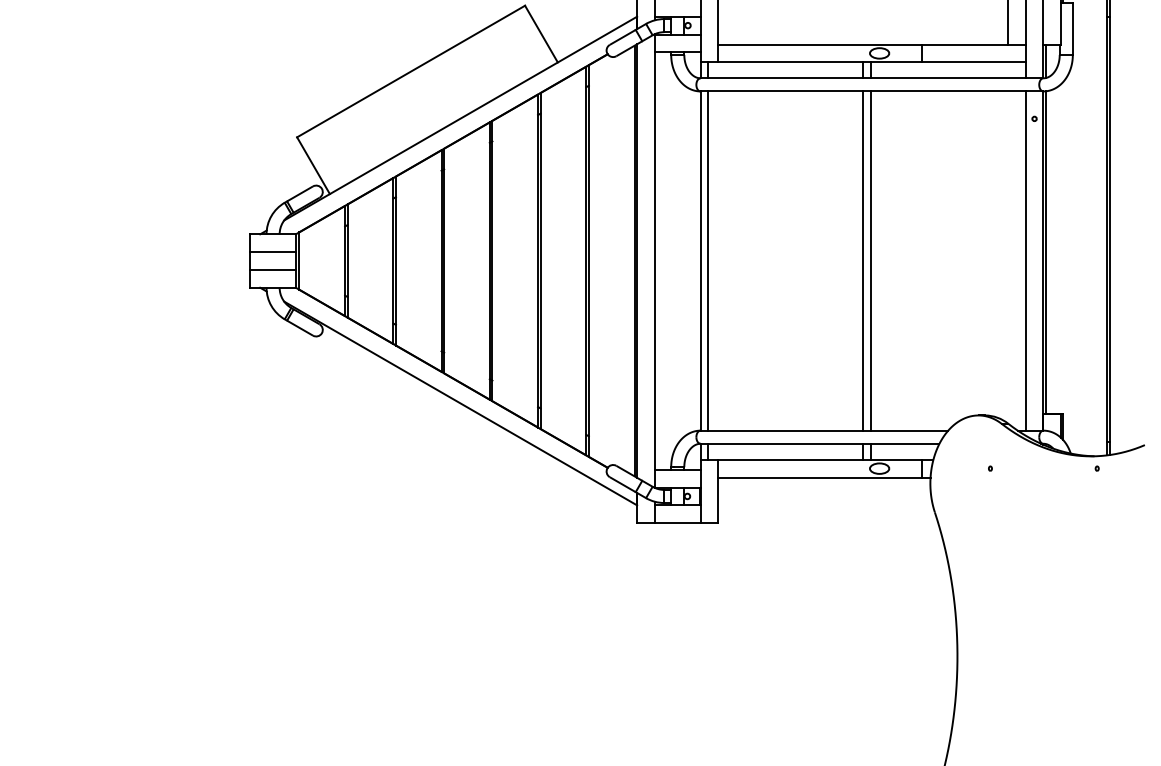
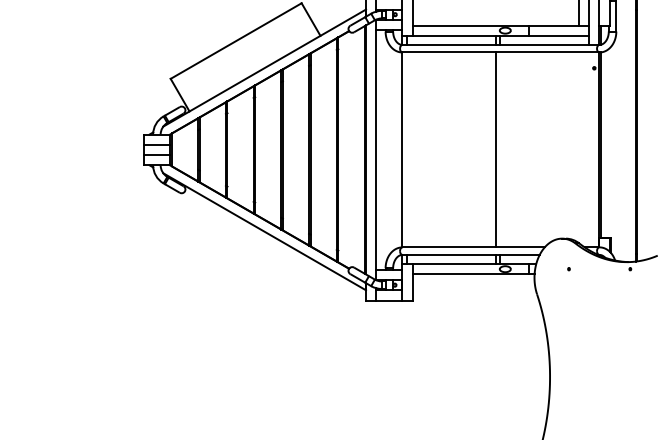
line: (709, 260) -> (407, 149), removed
line: (871, 260) -> (500, 149), removed
line: (1026, 260) -> (589, 149), removed

